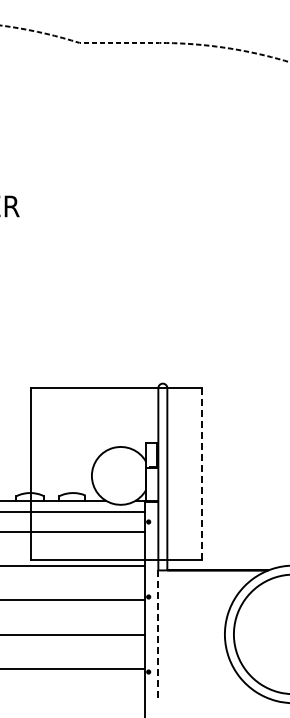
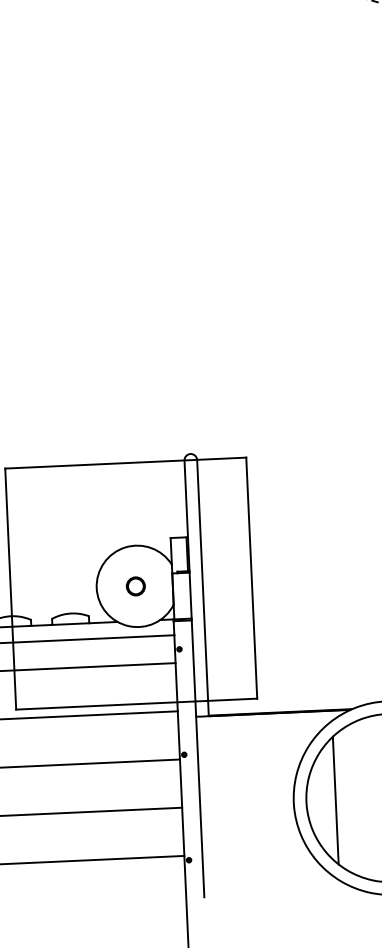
line: (202, 473) -> (252, 577), dashed -> solid
part: (119, 475) -> (135, 585), added
line: (254, 634) -> (335, 800), added
line: (158, 635) -> (200, 808), dashed -> solid

